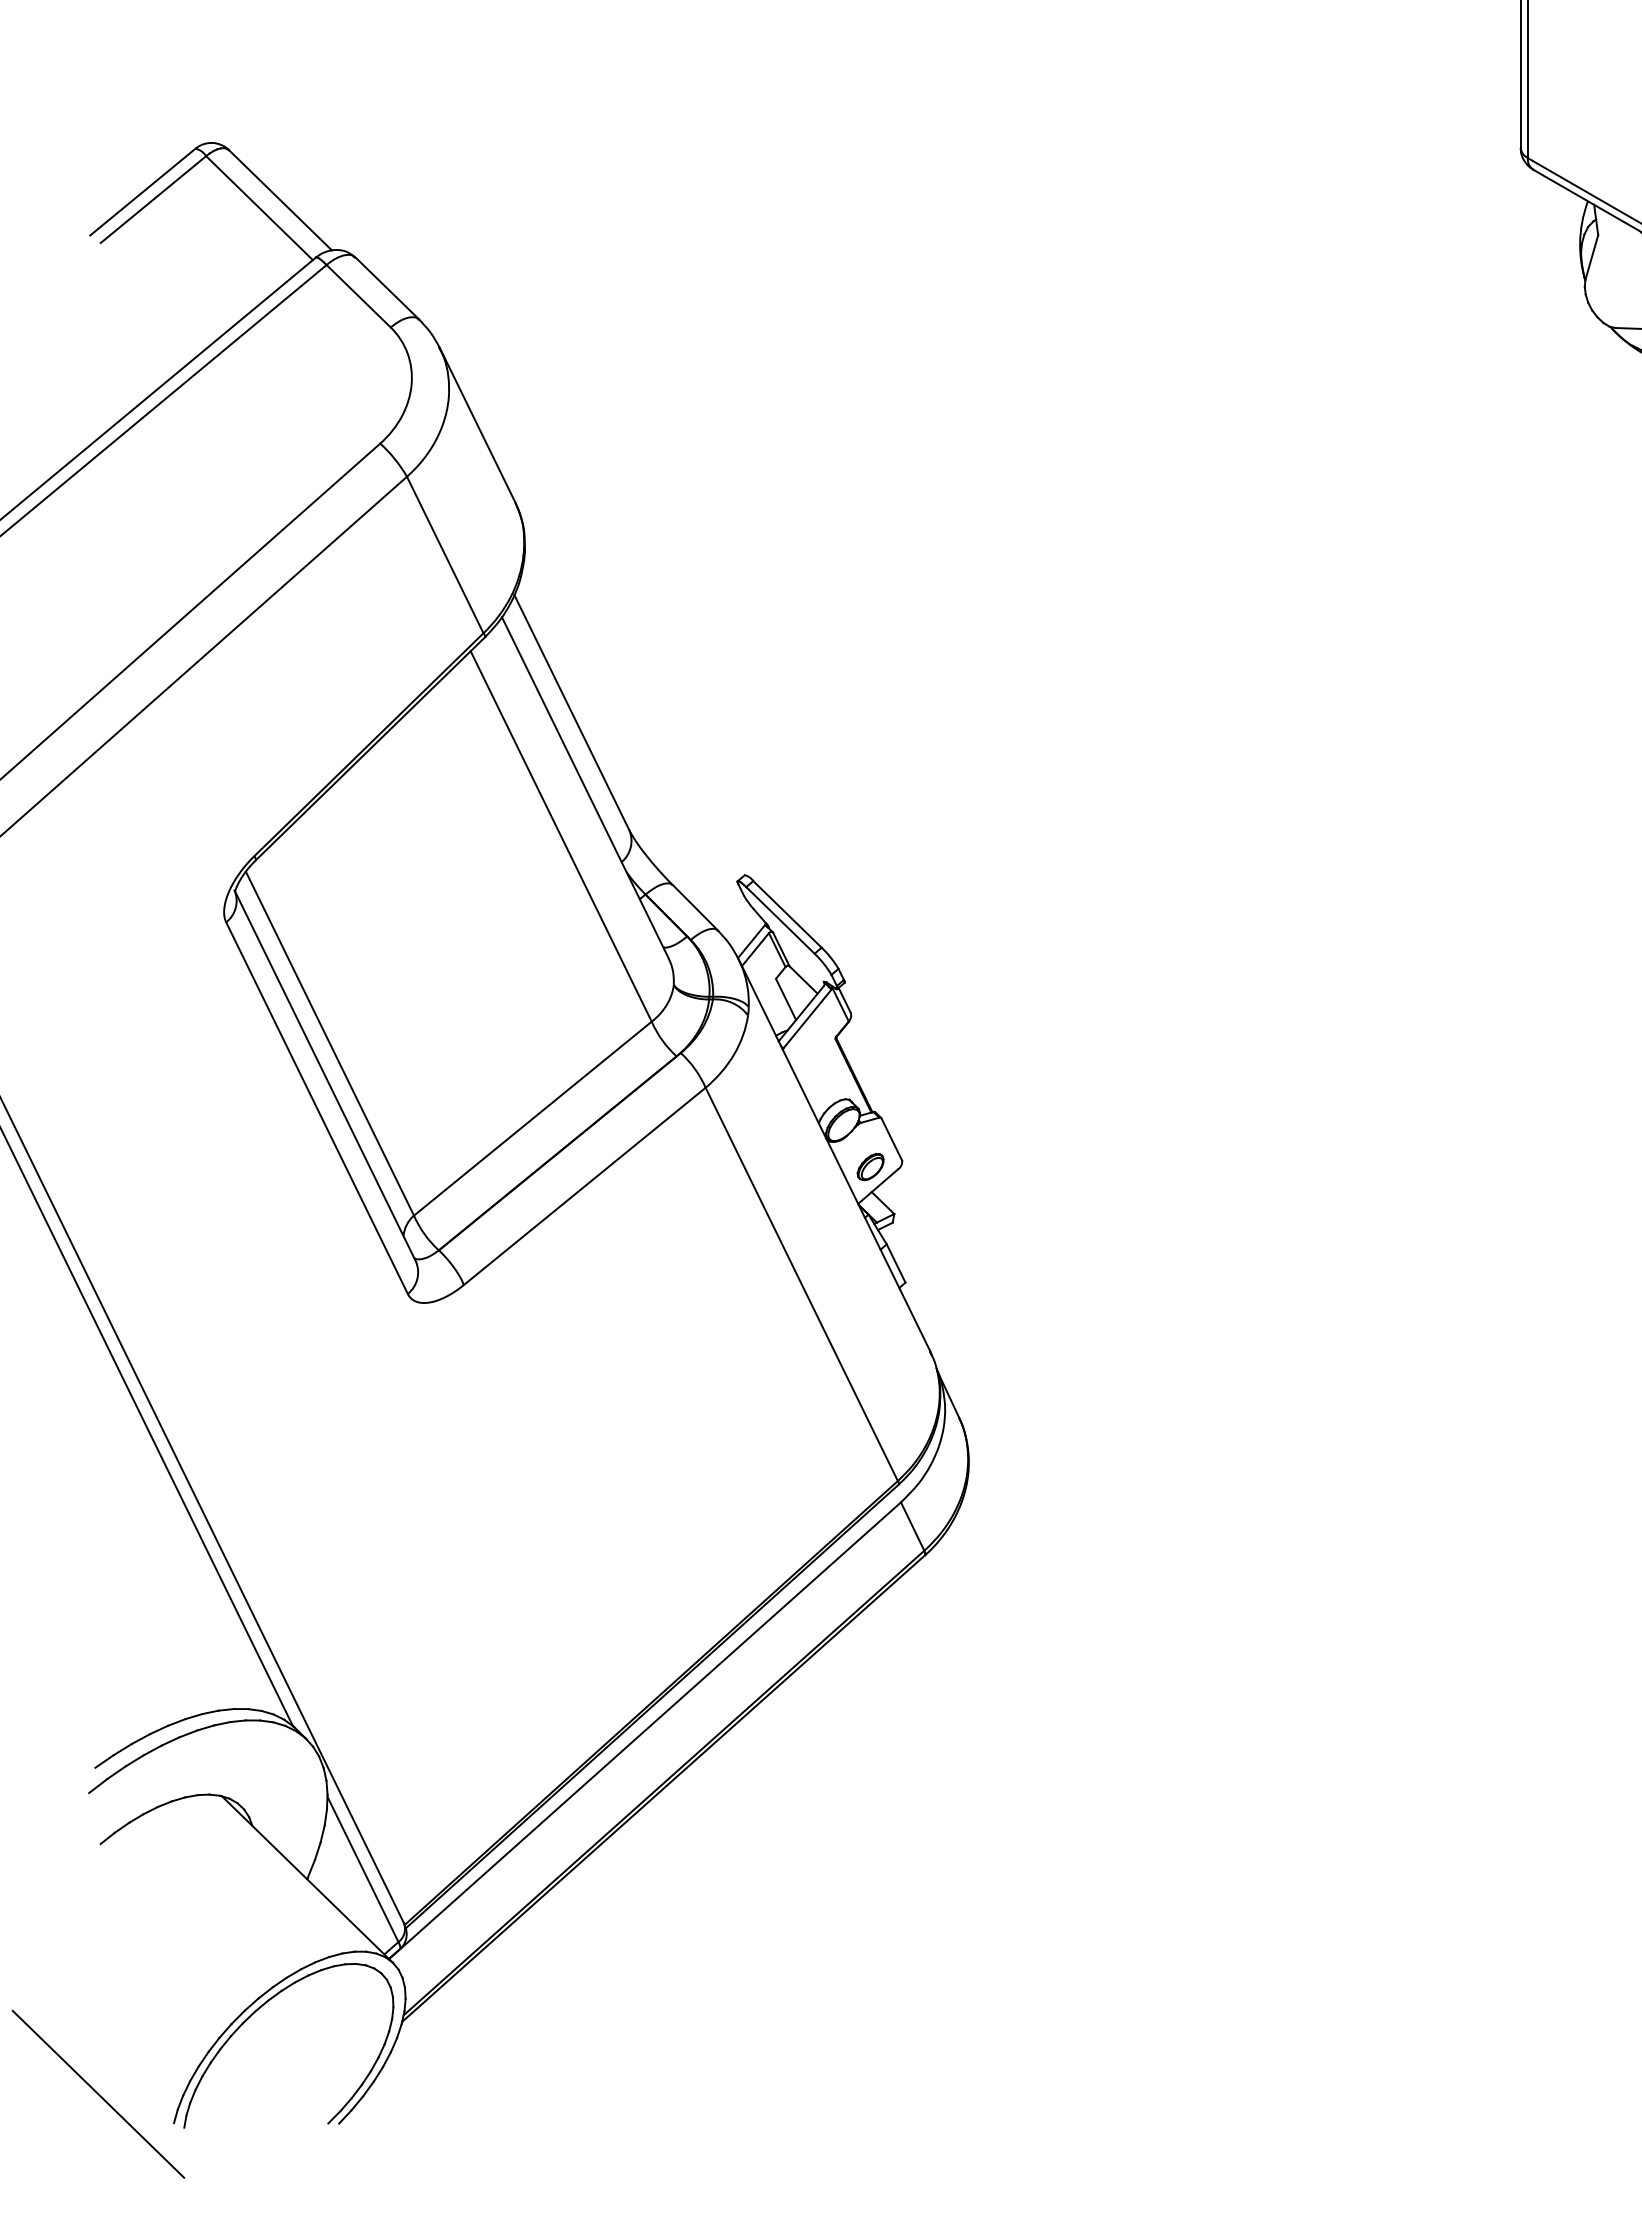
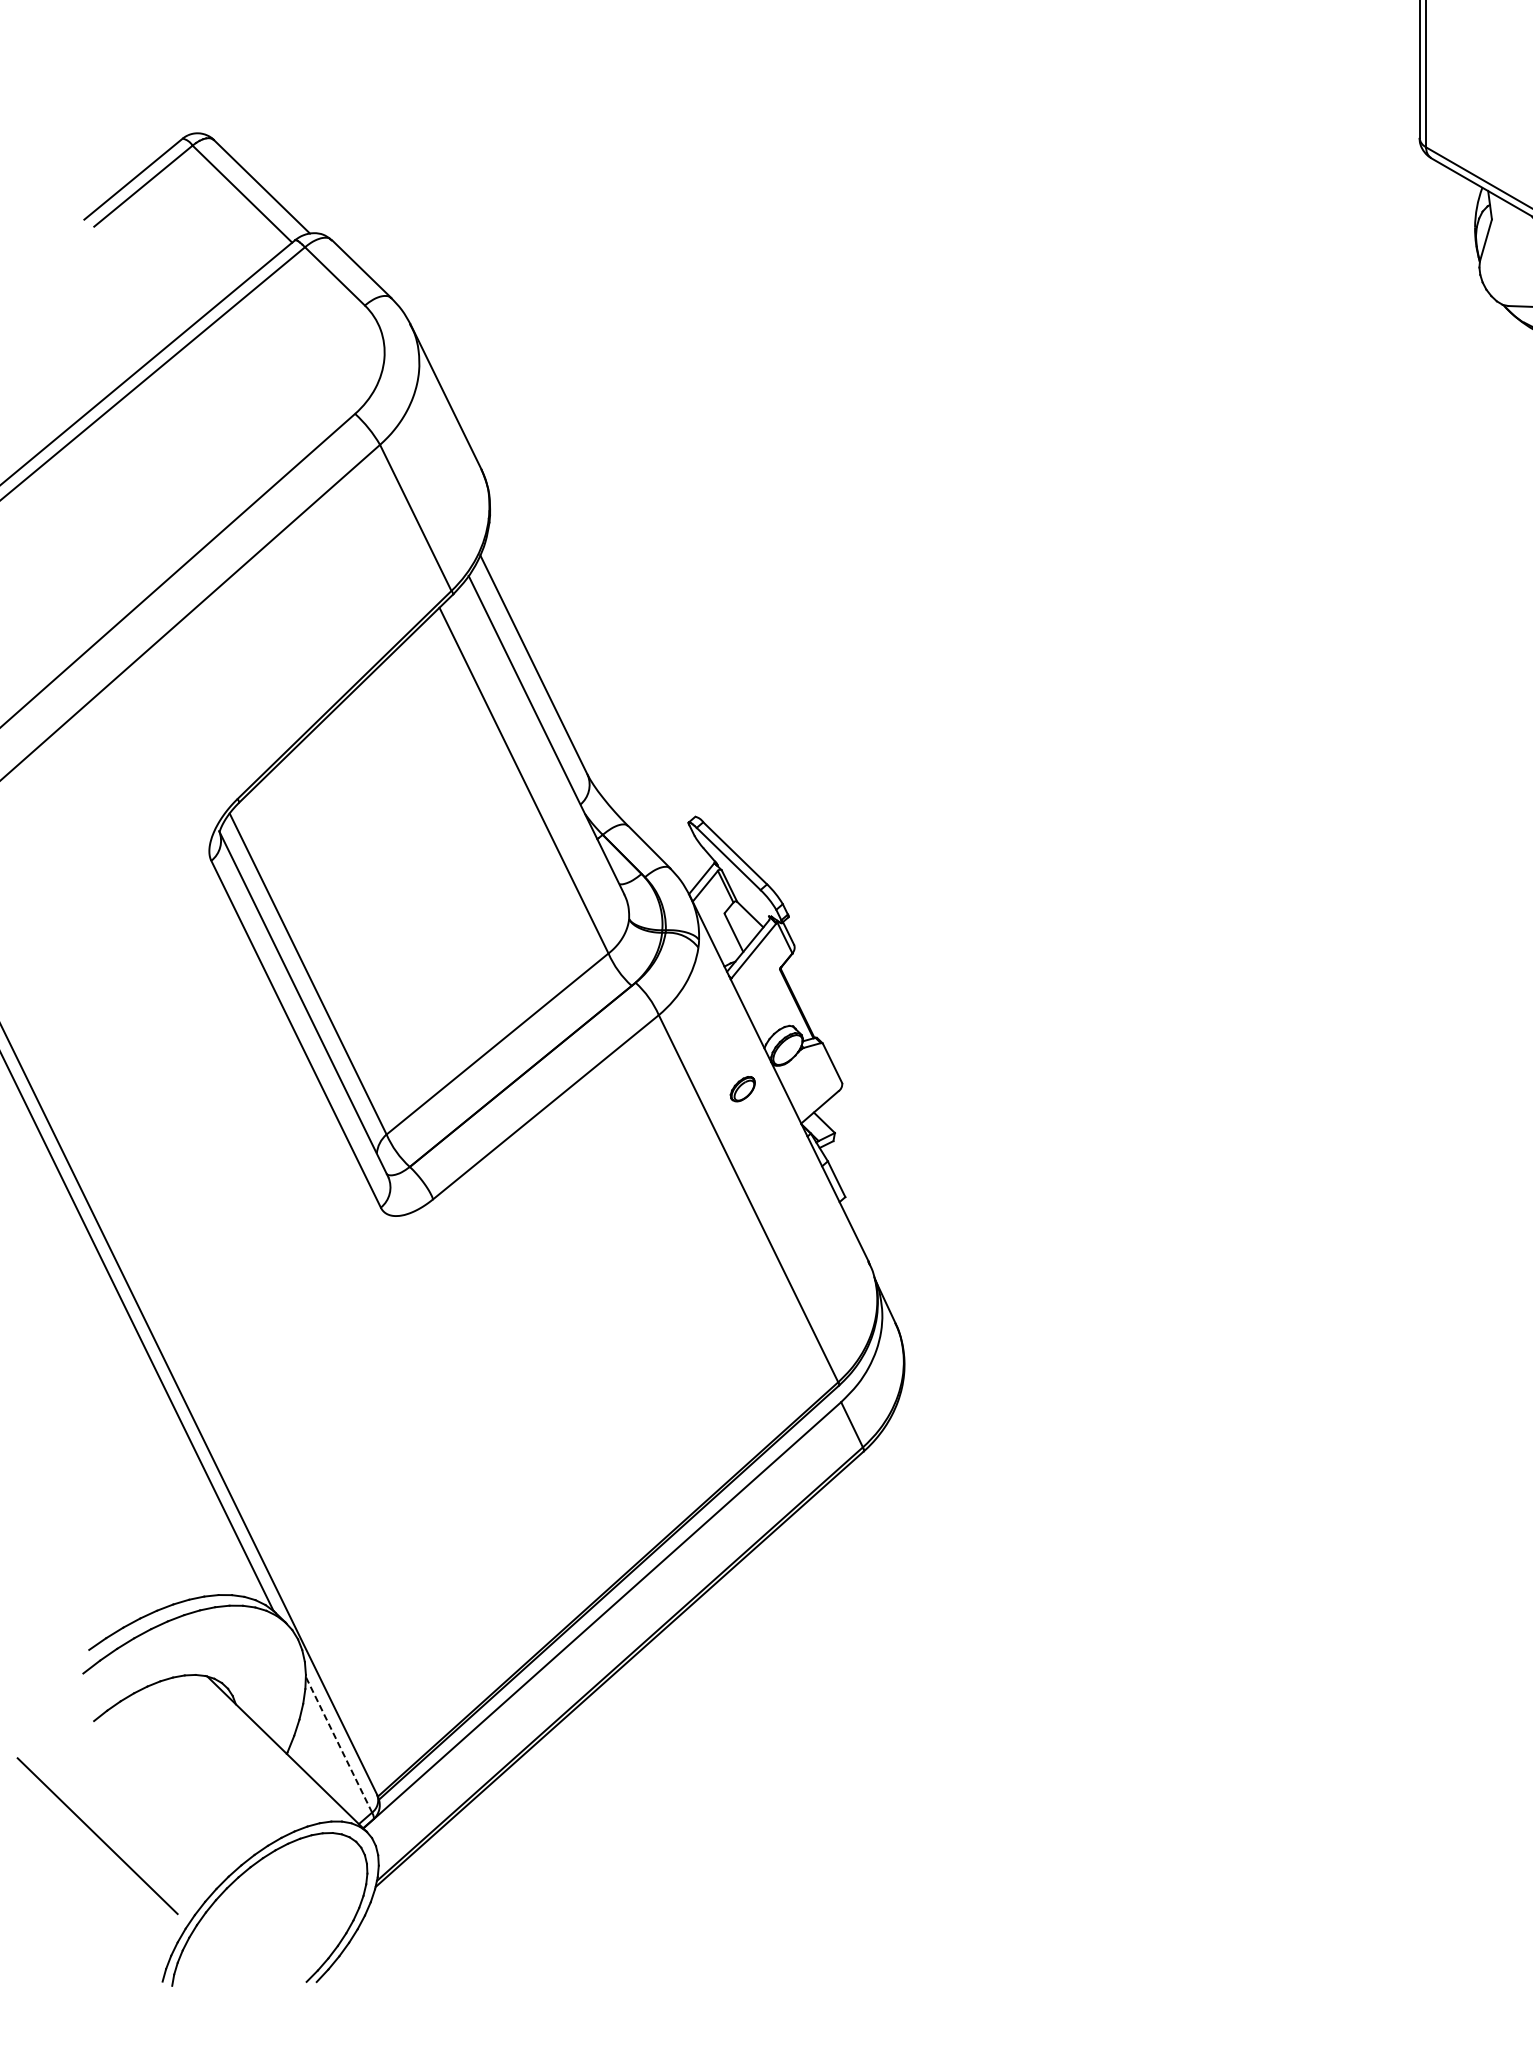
part: (870, 1167) -> (742, 1089), moved
line: (363, 1869) -> (339, 1744), solid -> dashed
line: (98, 2093) -> (97, 1835), moved

